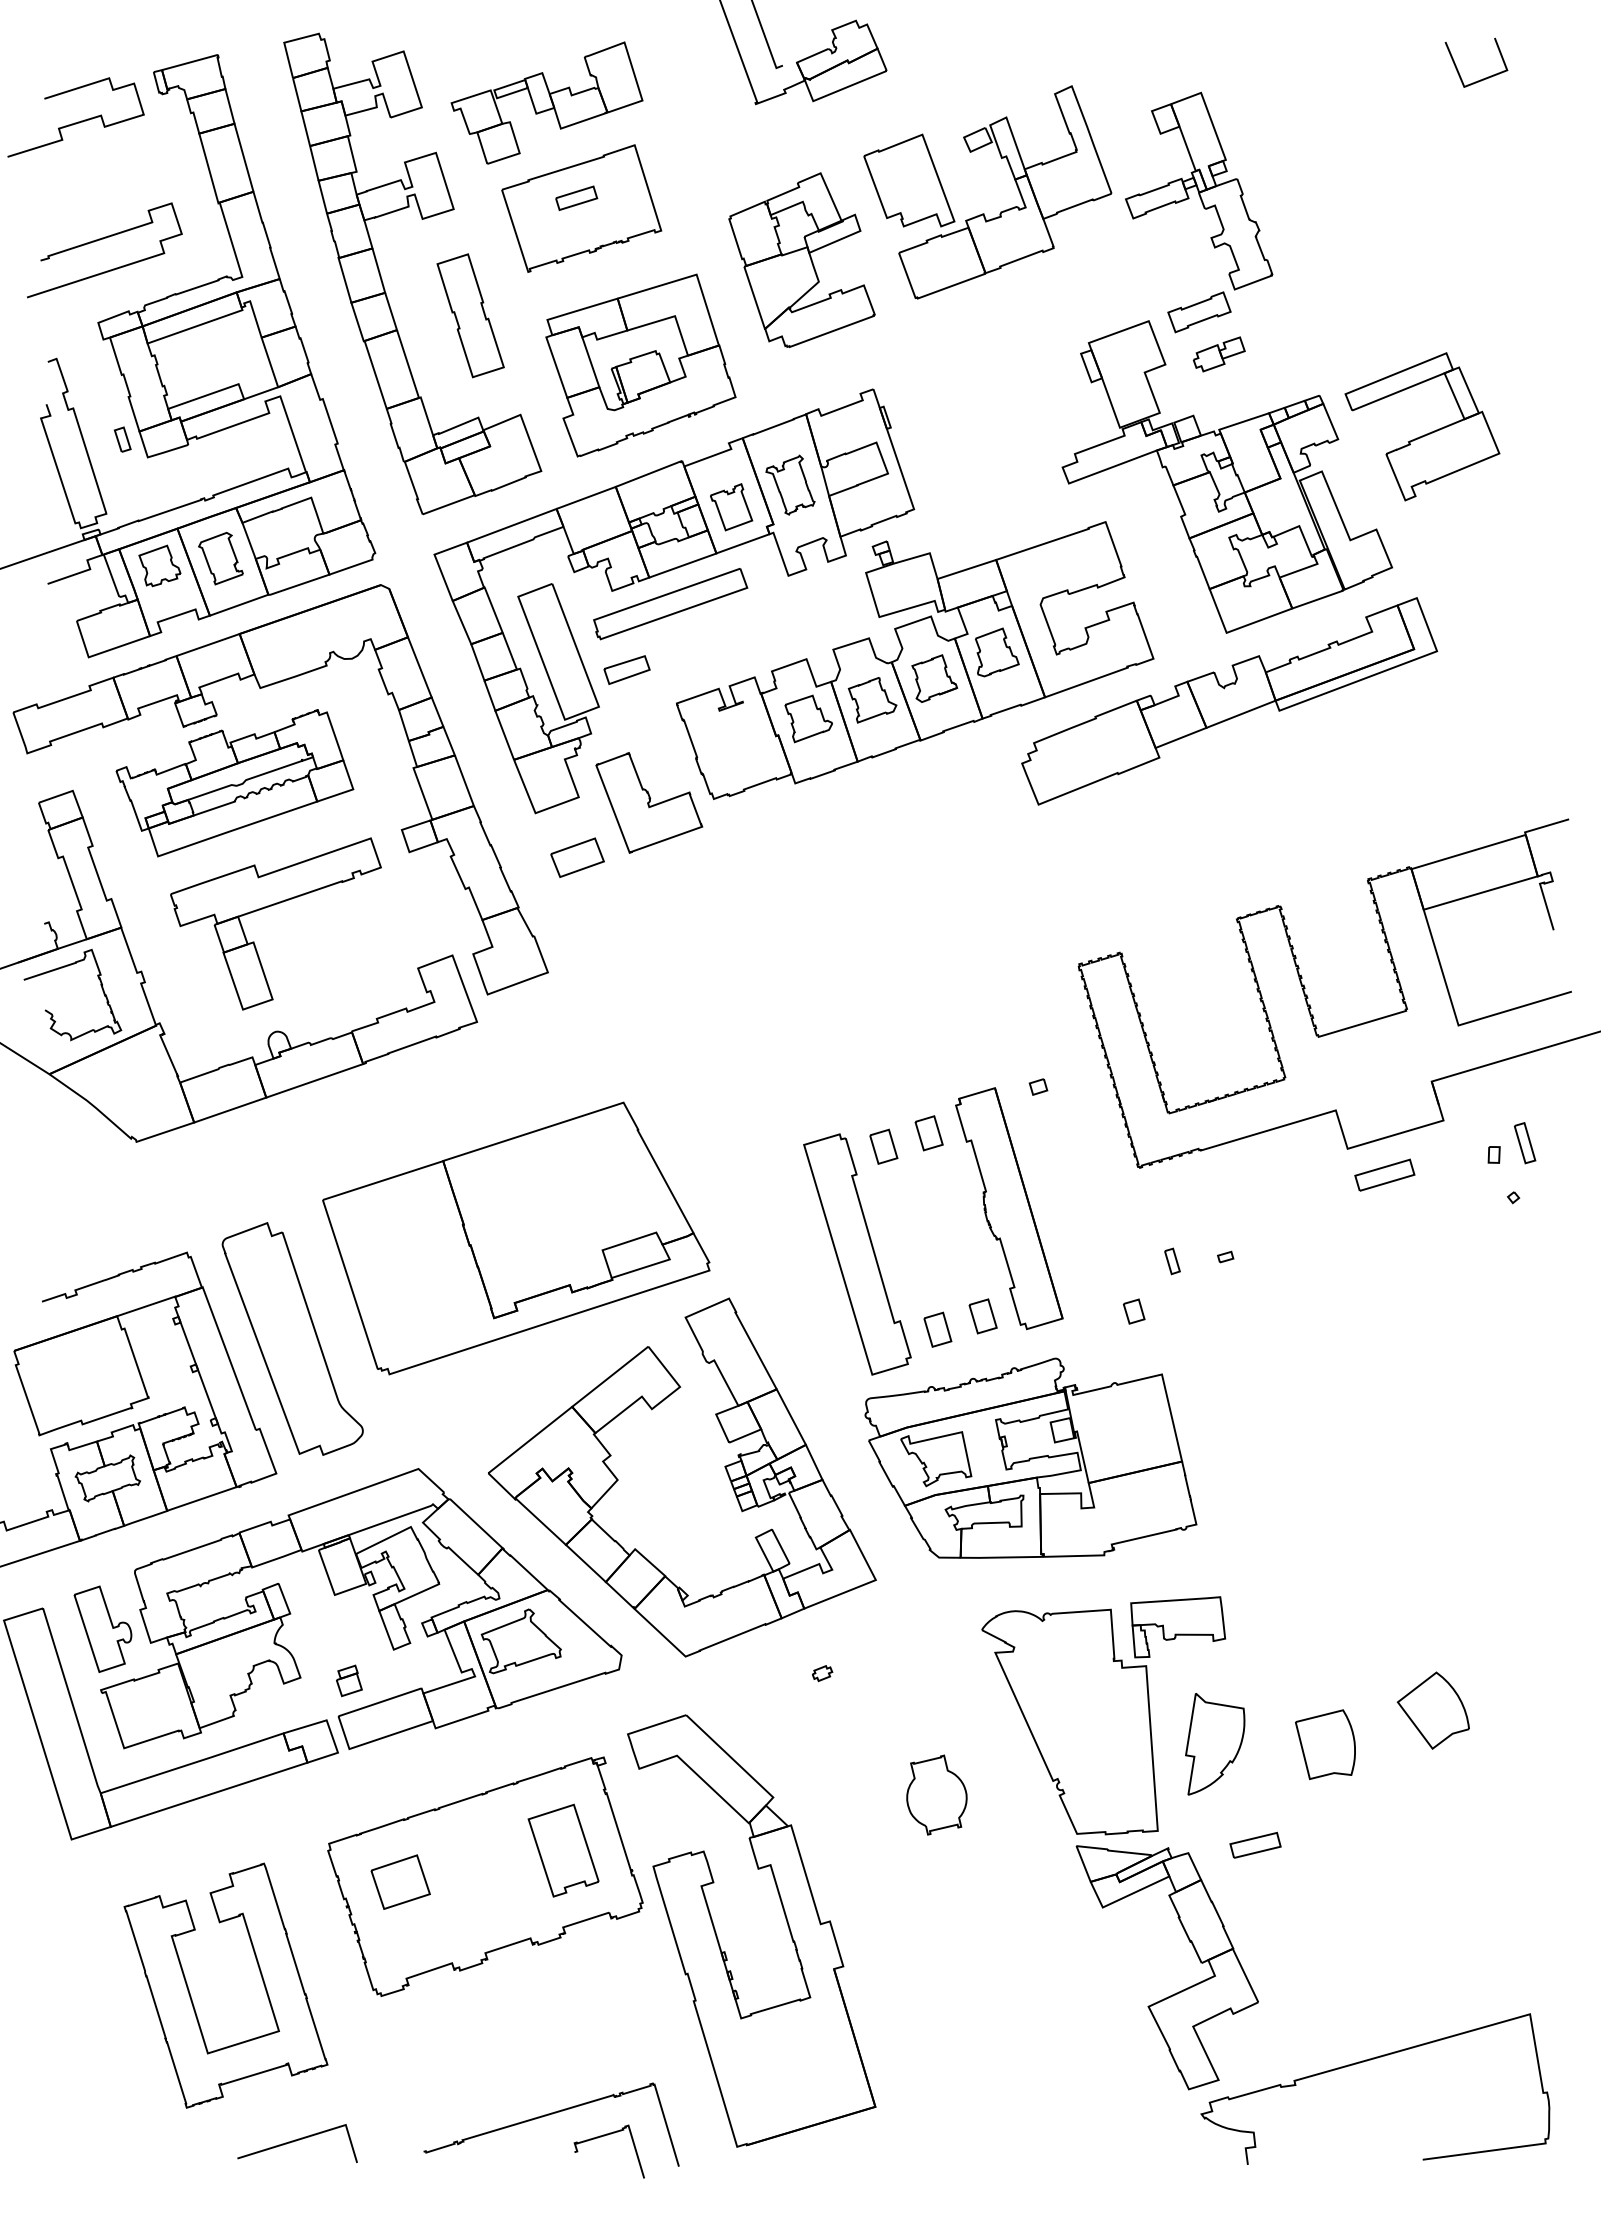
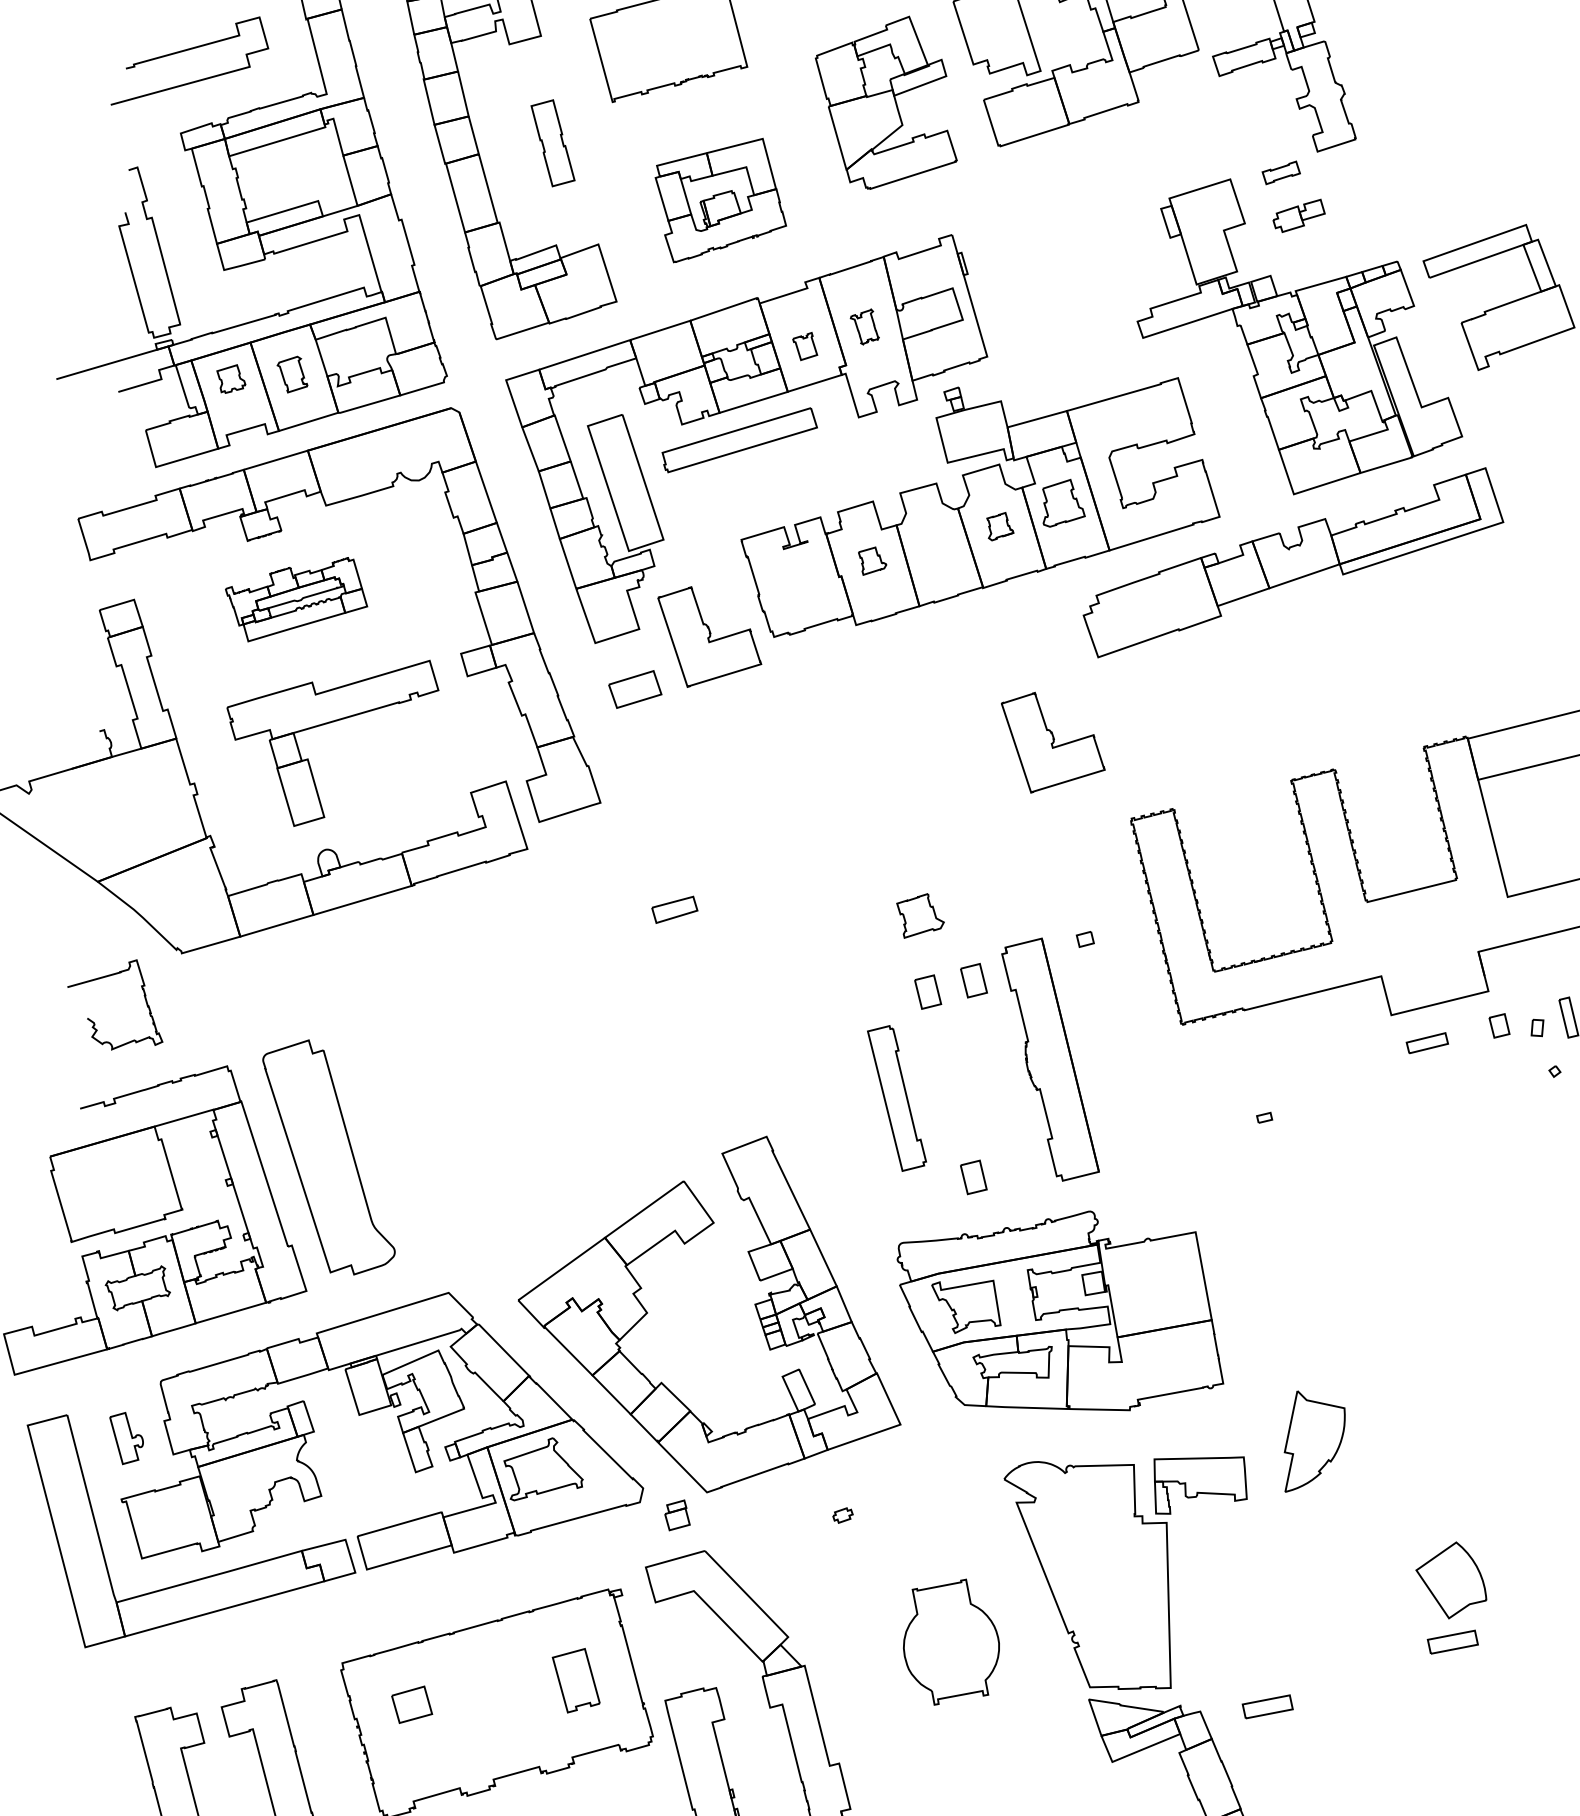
part: (576, 197) -> (664, 29), removed
part: (1199, 312) -> (1281, 173), size x0.6
part: (470, 315) -> (552, 142), size x0.7
part: (640, 365) -> (720, 200), size x0.7
part: (122, 439) -> (199, 251), removed
part: (790, 484) -> (864, 326), size x0.6
part: (731, 507) -> (804, 346), size x0.6
part: (220, 558) -> (292, 374), size x0.7
part: (159, 565) -> (230, 378), size x0.7
part: (626, 669) -> (674, 909), moved
part: (934, 678) -> (999, 526), size x0.6
part: (872, 700) -> (920, 916), moved
part: (808, 718) -> (872, 560), size x0.6
part: (234, 783) -> (295, 599), size x0.6
part: (997, 892) -> (1053, 743), added
curve: (52, 1013) -> (94, 1022), moved
part: (1384, 1174) -> (1427, 1042), size x0.7
part: (516, 1238) -> (557, 1067), removed
part: (857, 1254) -> (896, 1098), size x0.6
part: (1172, 1261) -> (1211, 1119), removed
part: (1133, 1311) -> (1498, 1025), moved
part: (982, 1316) -> (1019, 1166), removed
part: (102, 1628) -> (125, 1437), size x0.6
part: (349, 1680) -> (677, 1515), moved
part: (1215, 1744) -> (1314, 1442), moved
part: (1325, 1744) -> (1342, 1609), removed
part: (1437, 1771) -> (1452, 1641), added
part: (936, 1794) -> (951, 1641), size x1.6
part: (563, 1850) -> (576, 1680), size x0.7
part: (400, 1881) -> (411, 1704), size x0.7

